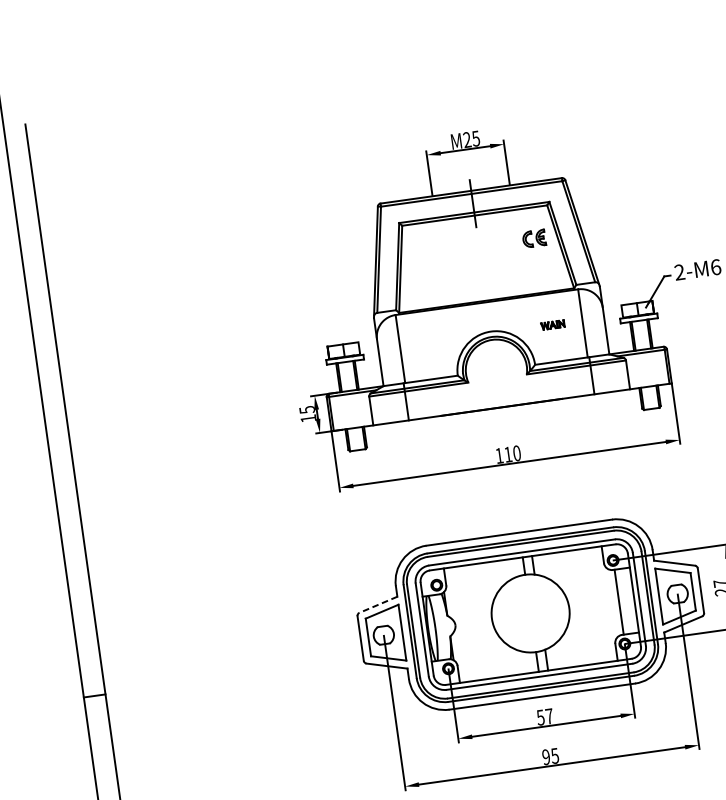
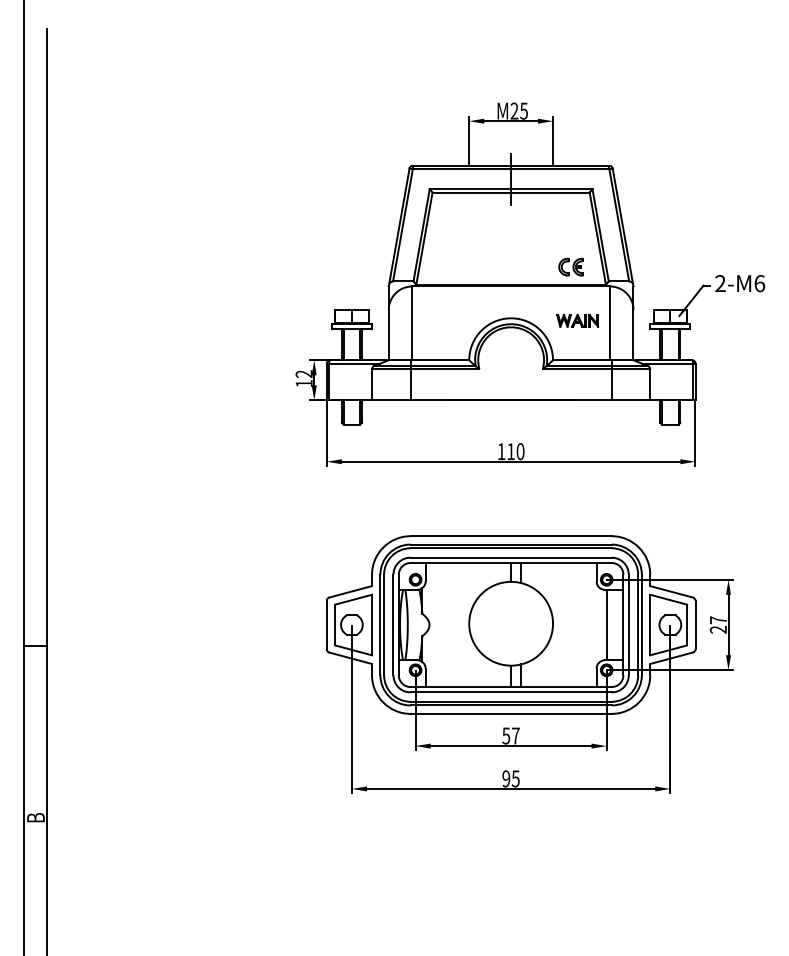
part: (533, 238) -> (570, 266), moved
part: (552, 324) -> (577, 320), size x1.67
text: (306, 410) -> (303, 374), 15 -> 12
line: (378, 604) -> (350, 591), dashed -> solid

